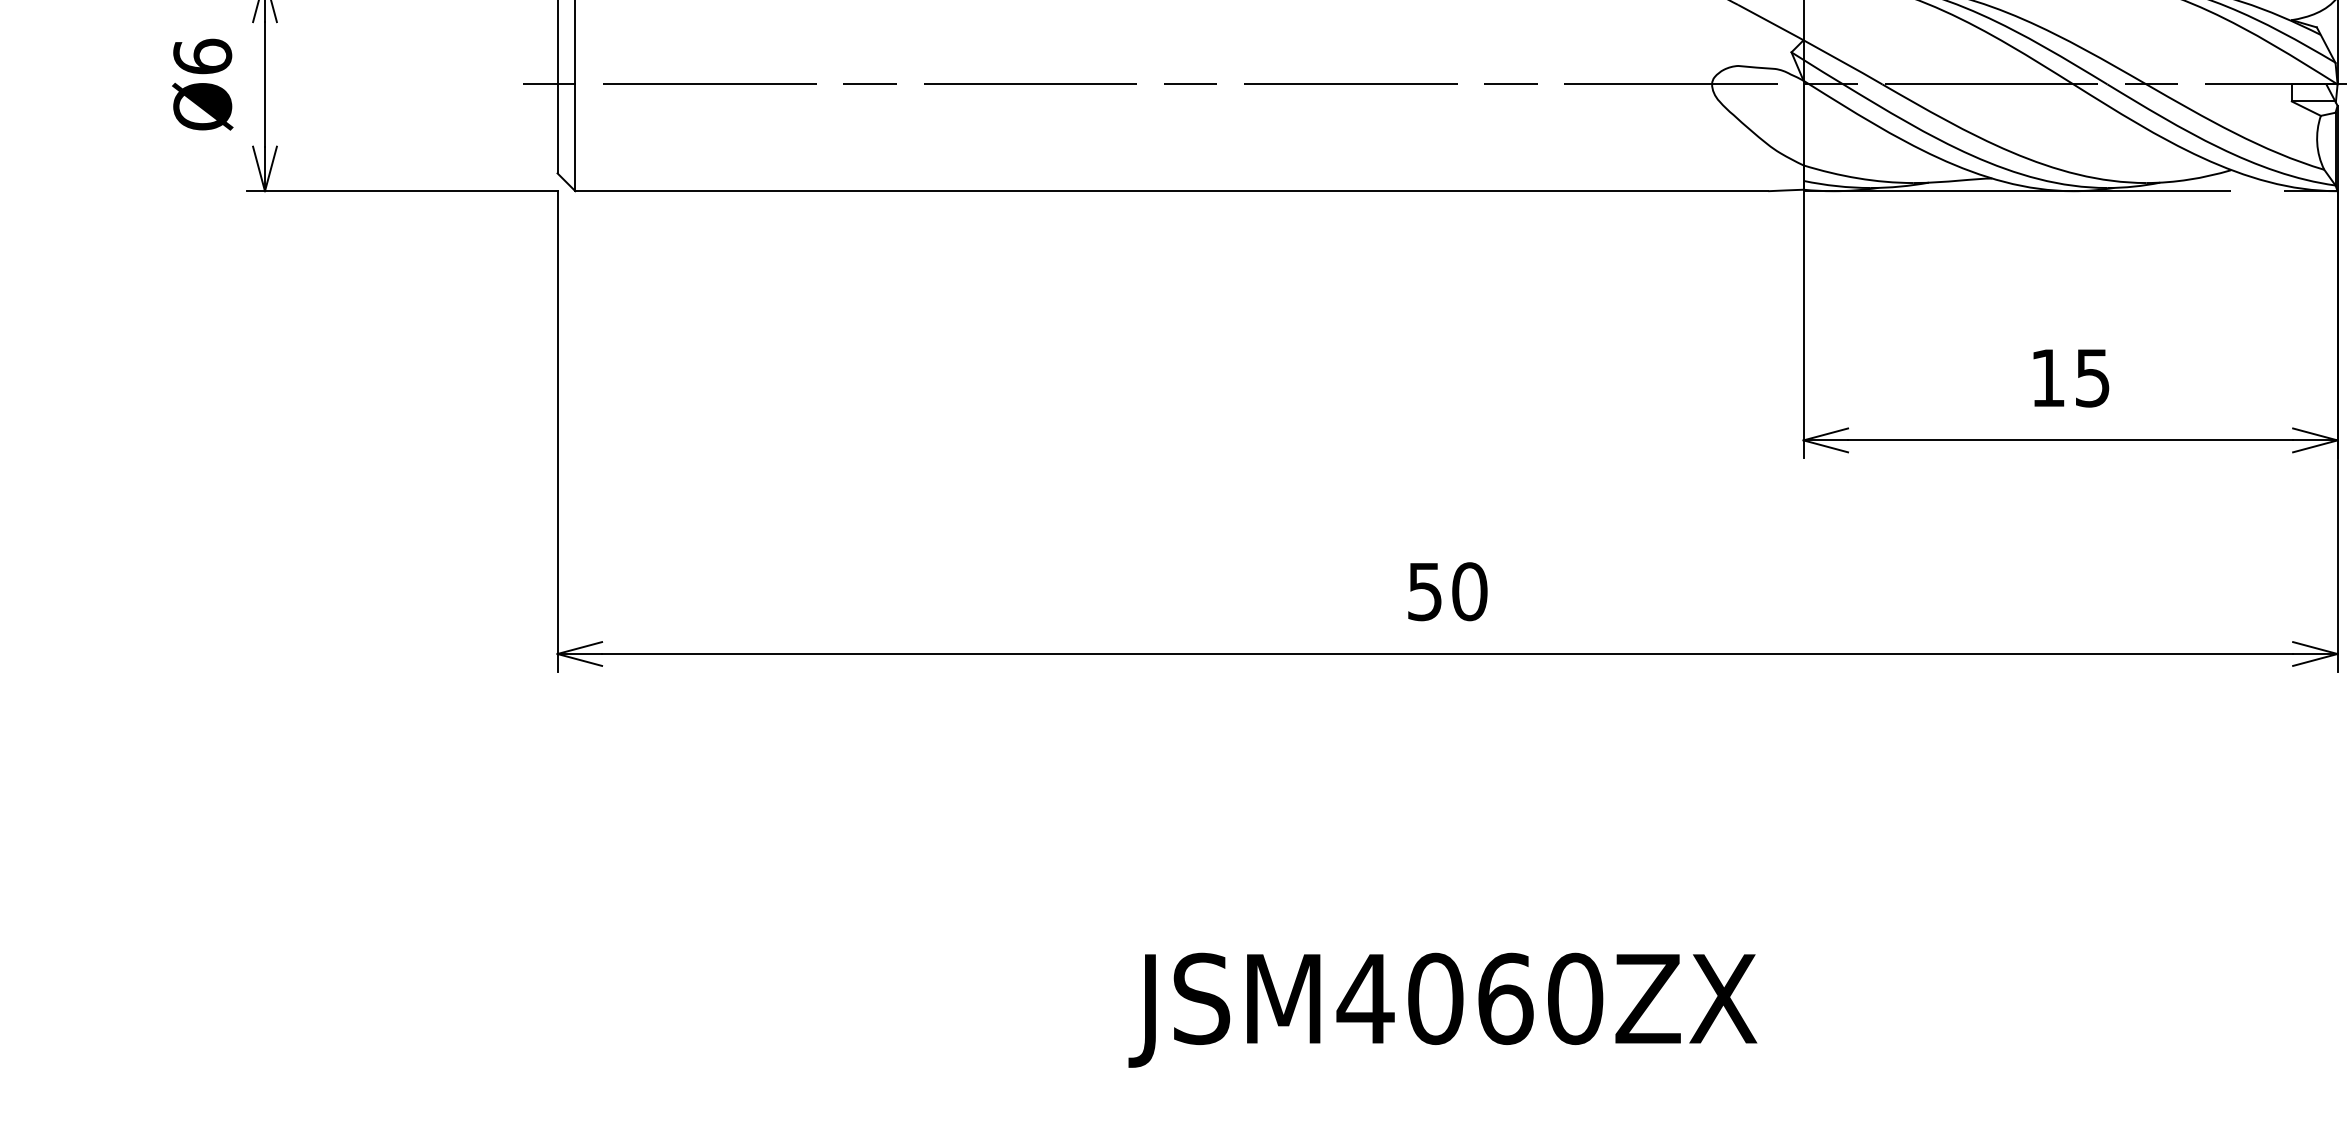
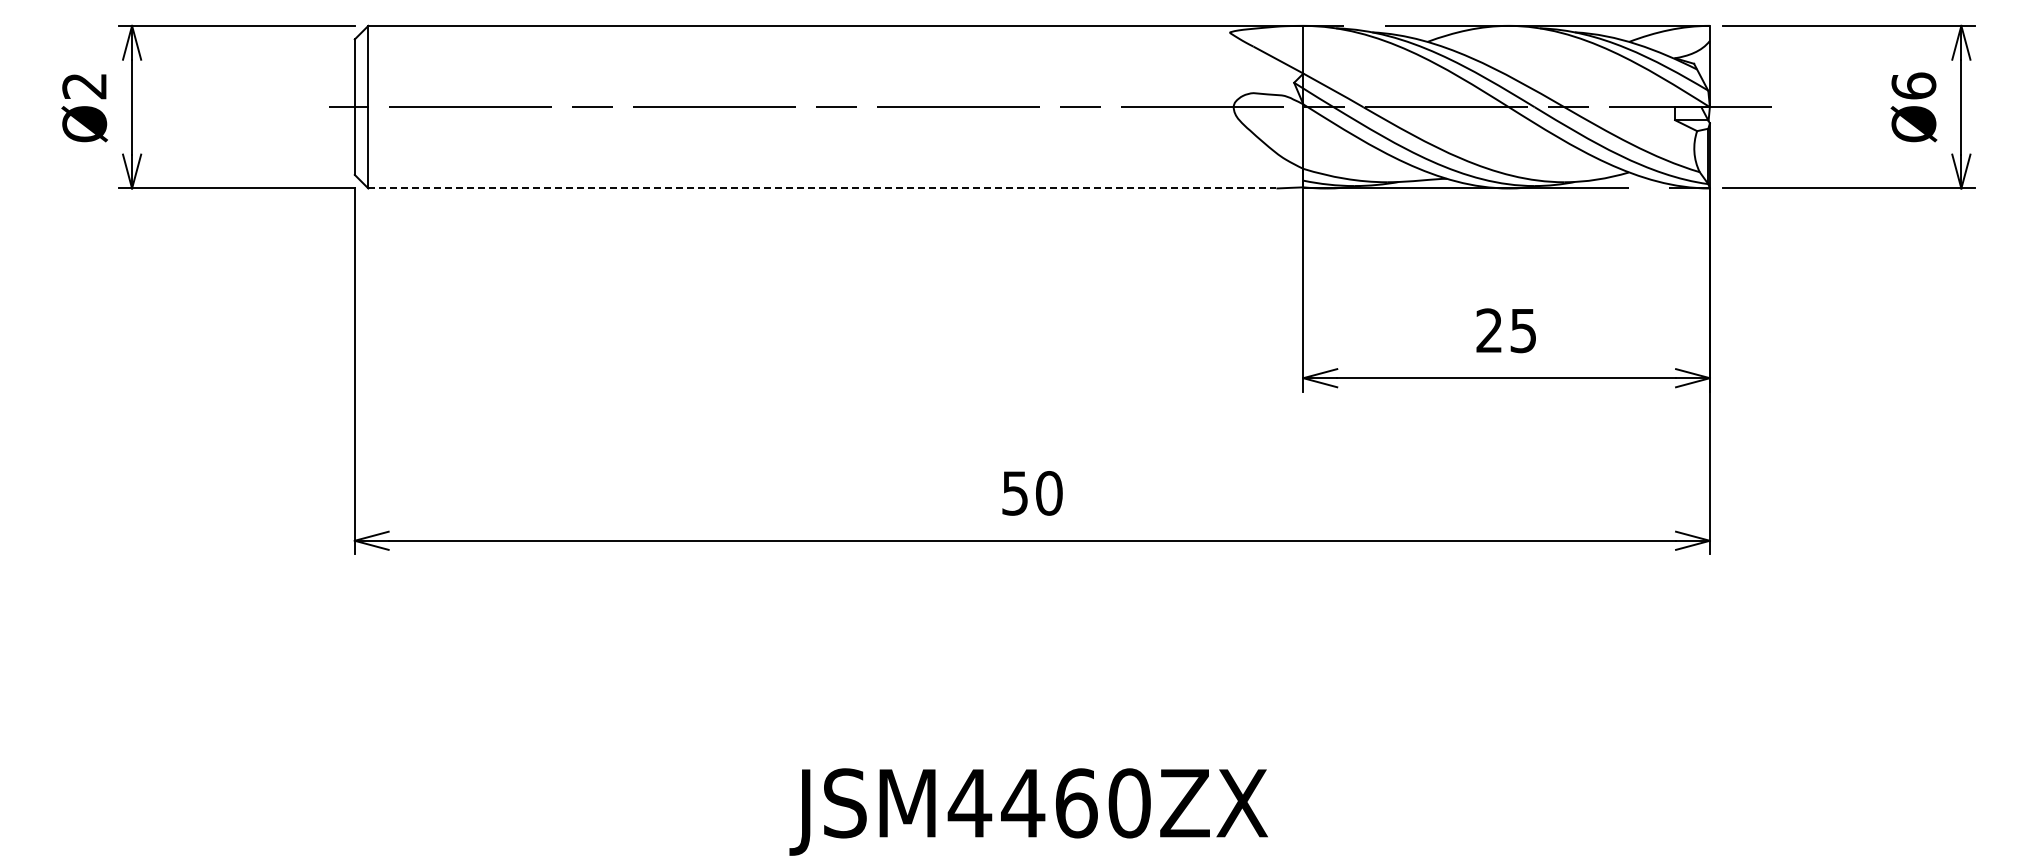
text: (202, 55) -> (84, 85), Ø6 -> Ø2
line: (1171, 191) -> (822, 188), solid -> dashed
text: (2046, 377) -> (1488, 330), 15 -> 25
text: (1435, 999) -> (1023, 803), JSM4060ZX -> JSM4460ZX

